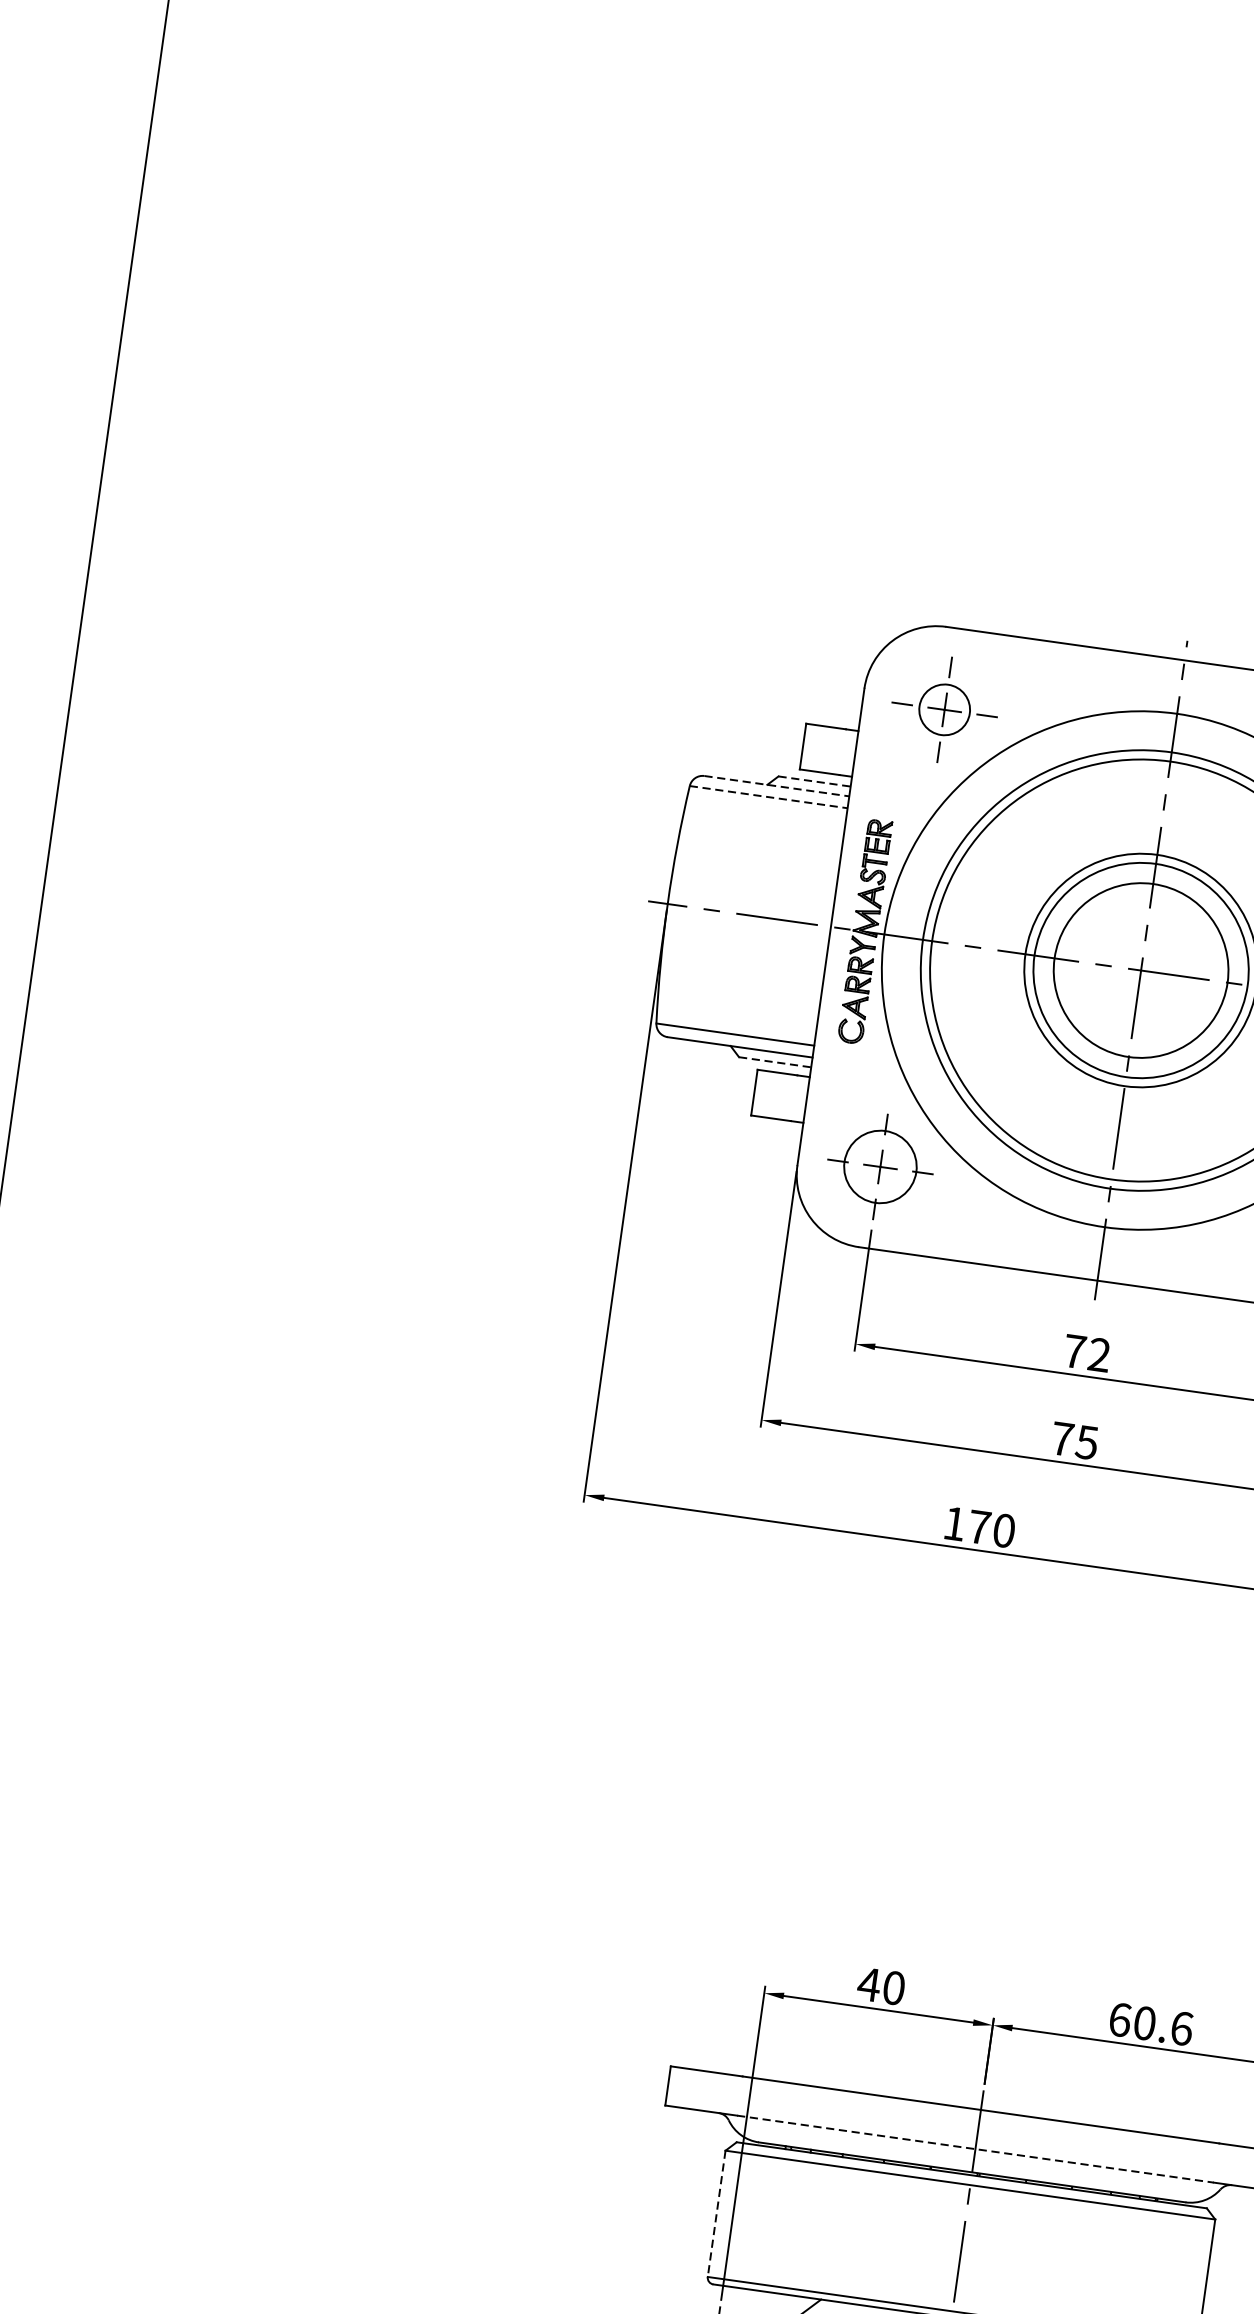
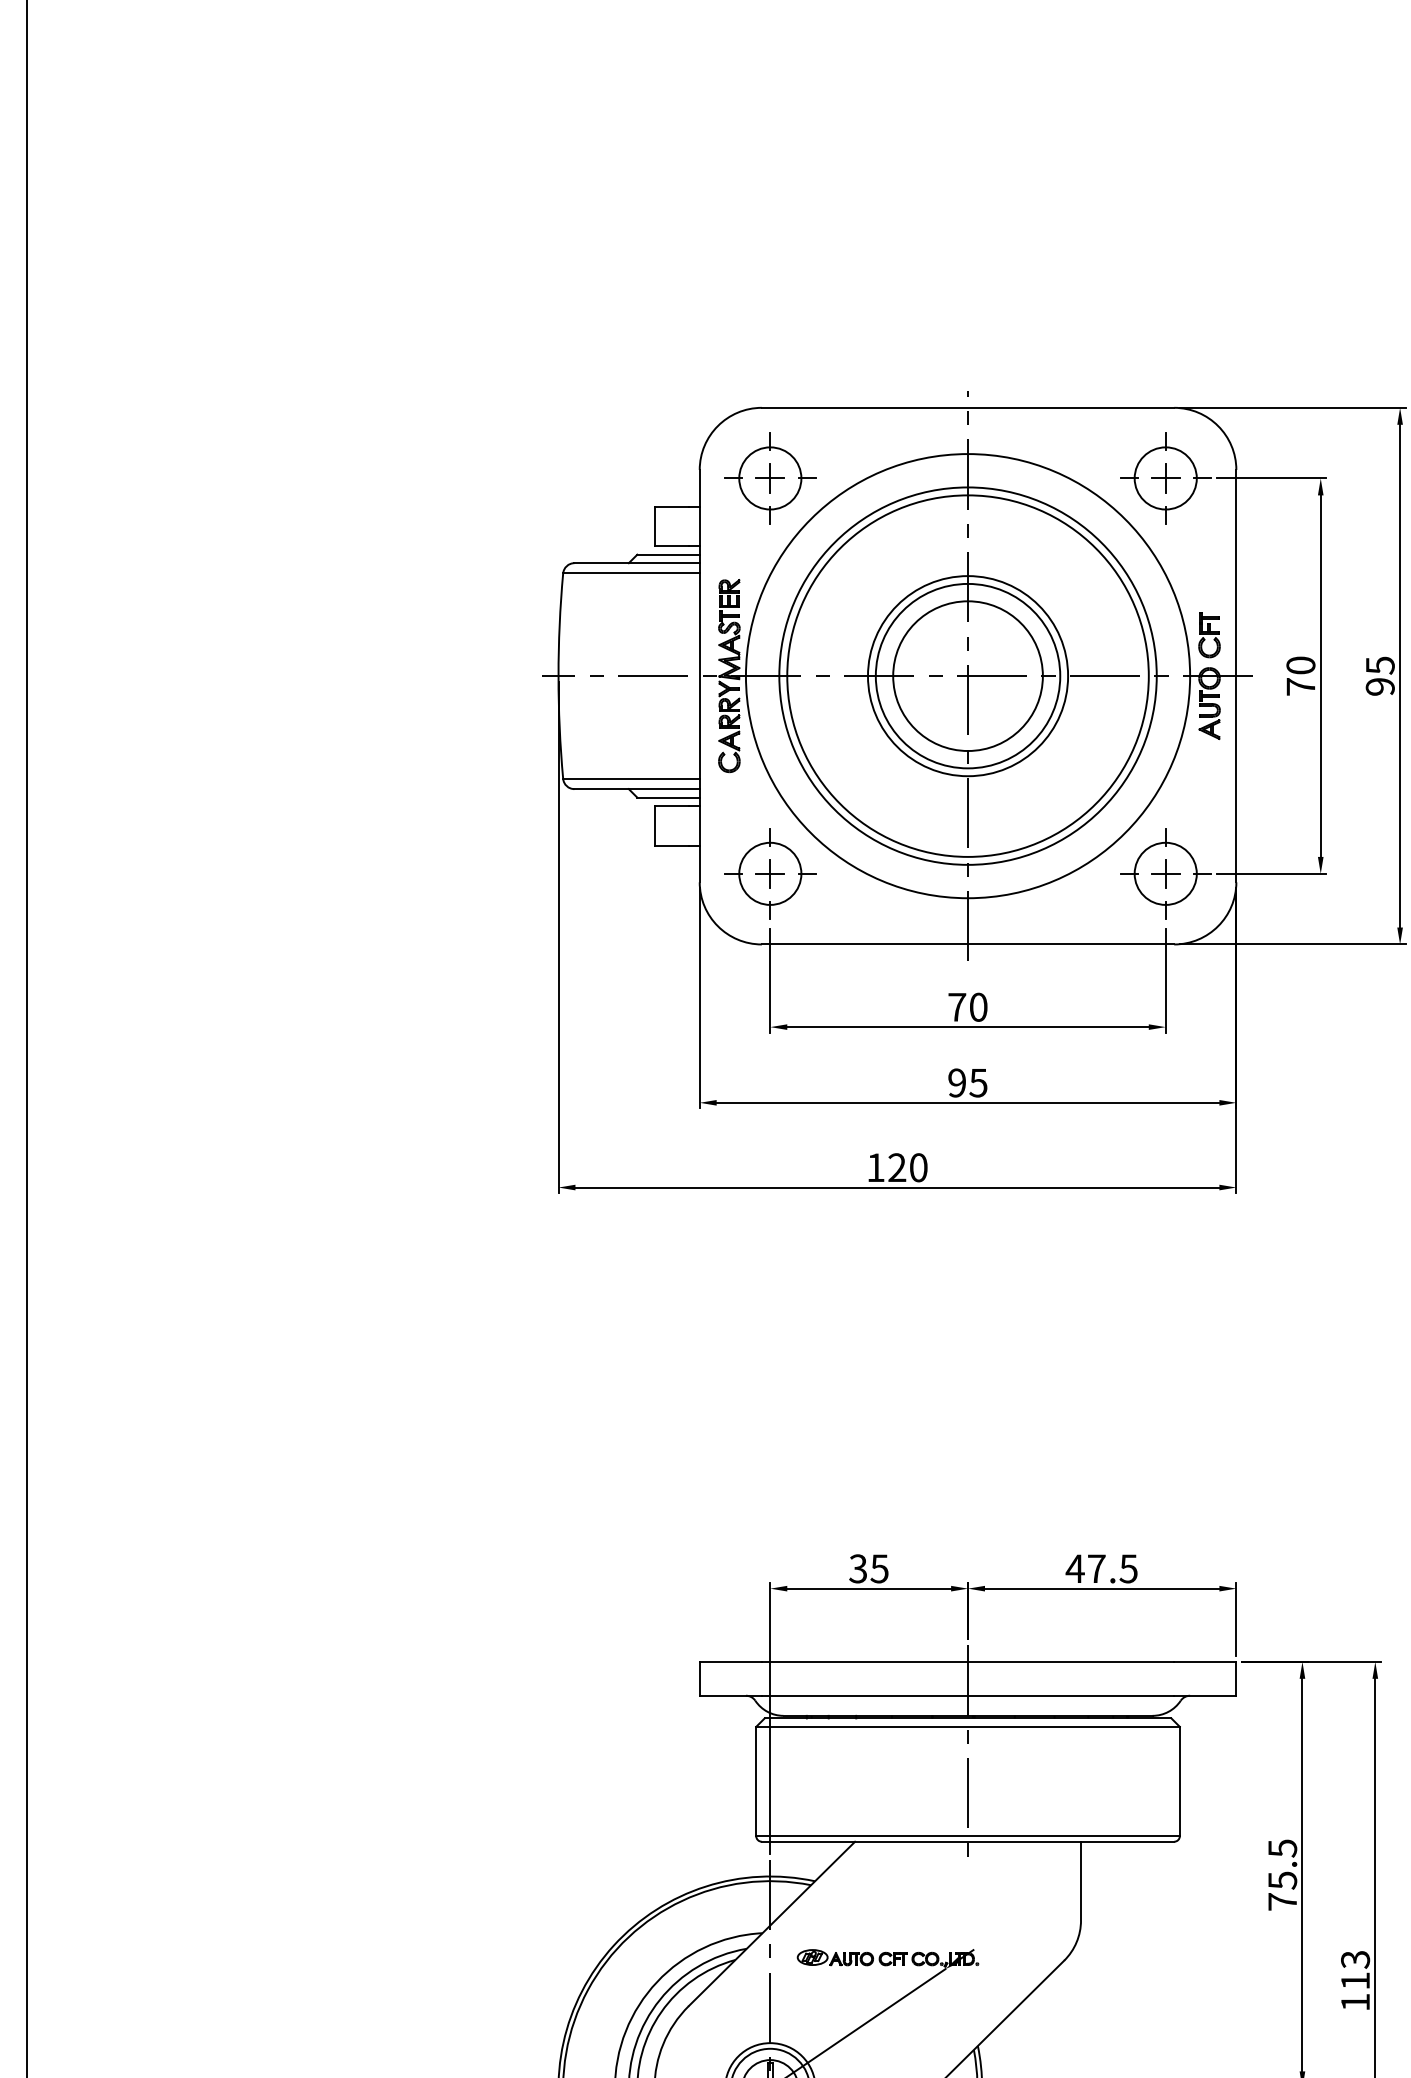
circle: (944, 709) -> (770, 478), size x1.43
line: (815, 781) -> (669, 554), dashed -> solid
line: (777, 786) -> (637, 563), dashed -> solid
line: (768, 797) -> (631, 573), dashed -> solid
line: (776, 1062) -> (669, 797), dashed -> solid
text: (1099, 1354) -> (978, 1006), 72 -> 70
text: (1062, 1438) -> (957, 1082), 75 -> 95
text: (979, 1527) -> (897, 1167), 170 -> 120
text: (881, 1985) -> (868, 1568), 40 -> 35
text: (1150, 2023) -> (1101, 1568), 60.6 -> 47.5
line: (976, 2148) -> (968, 1695), dashed -> solid
line: (717, 2213) -> (756, 1781), dashed -> solid

